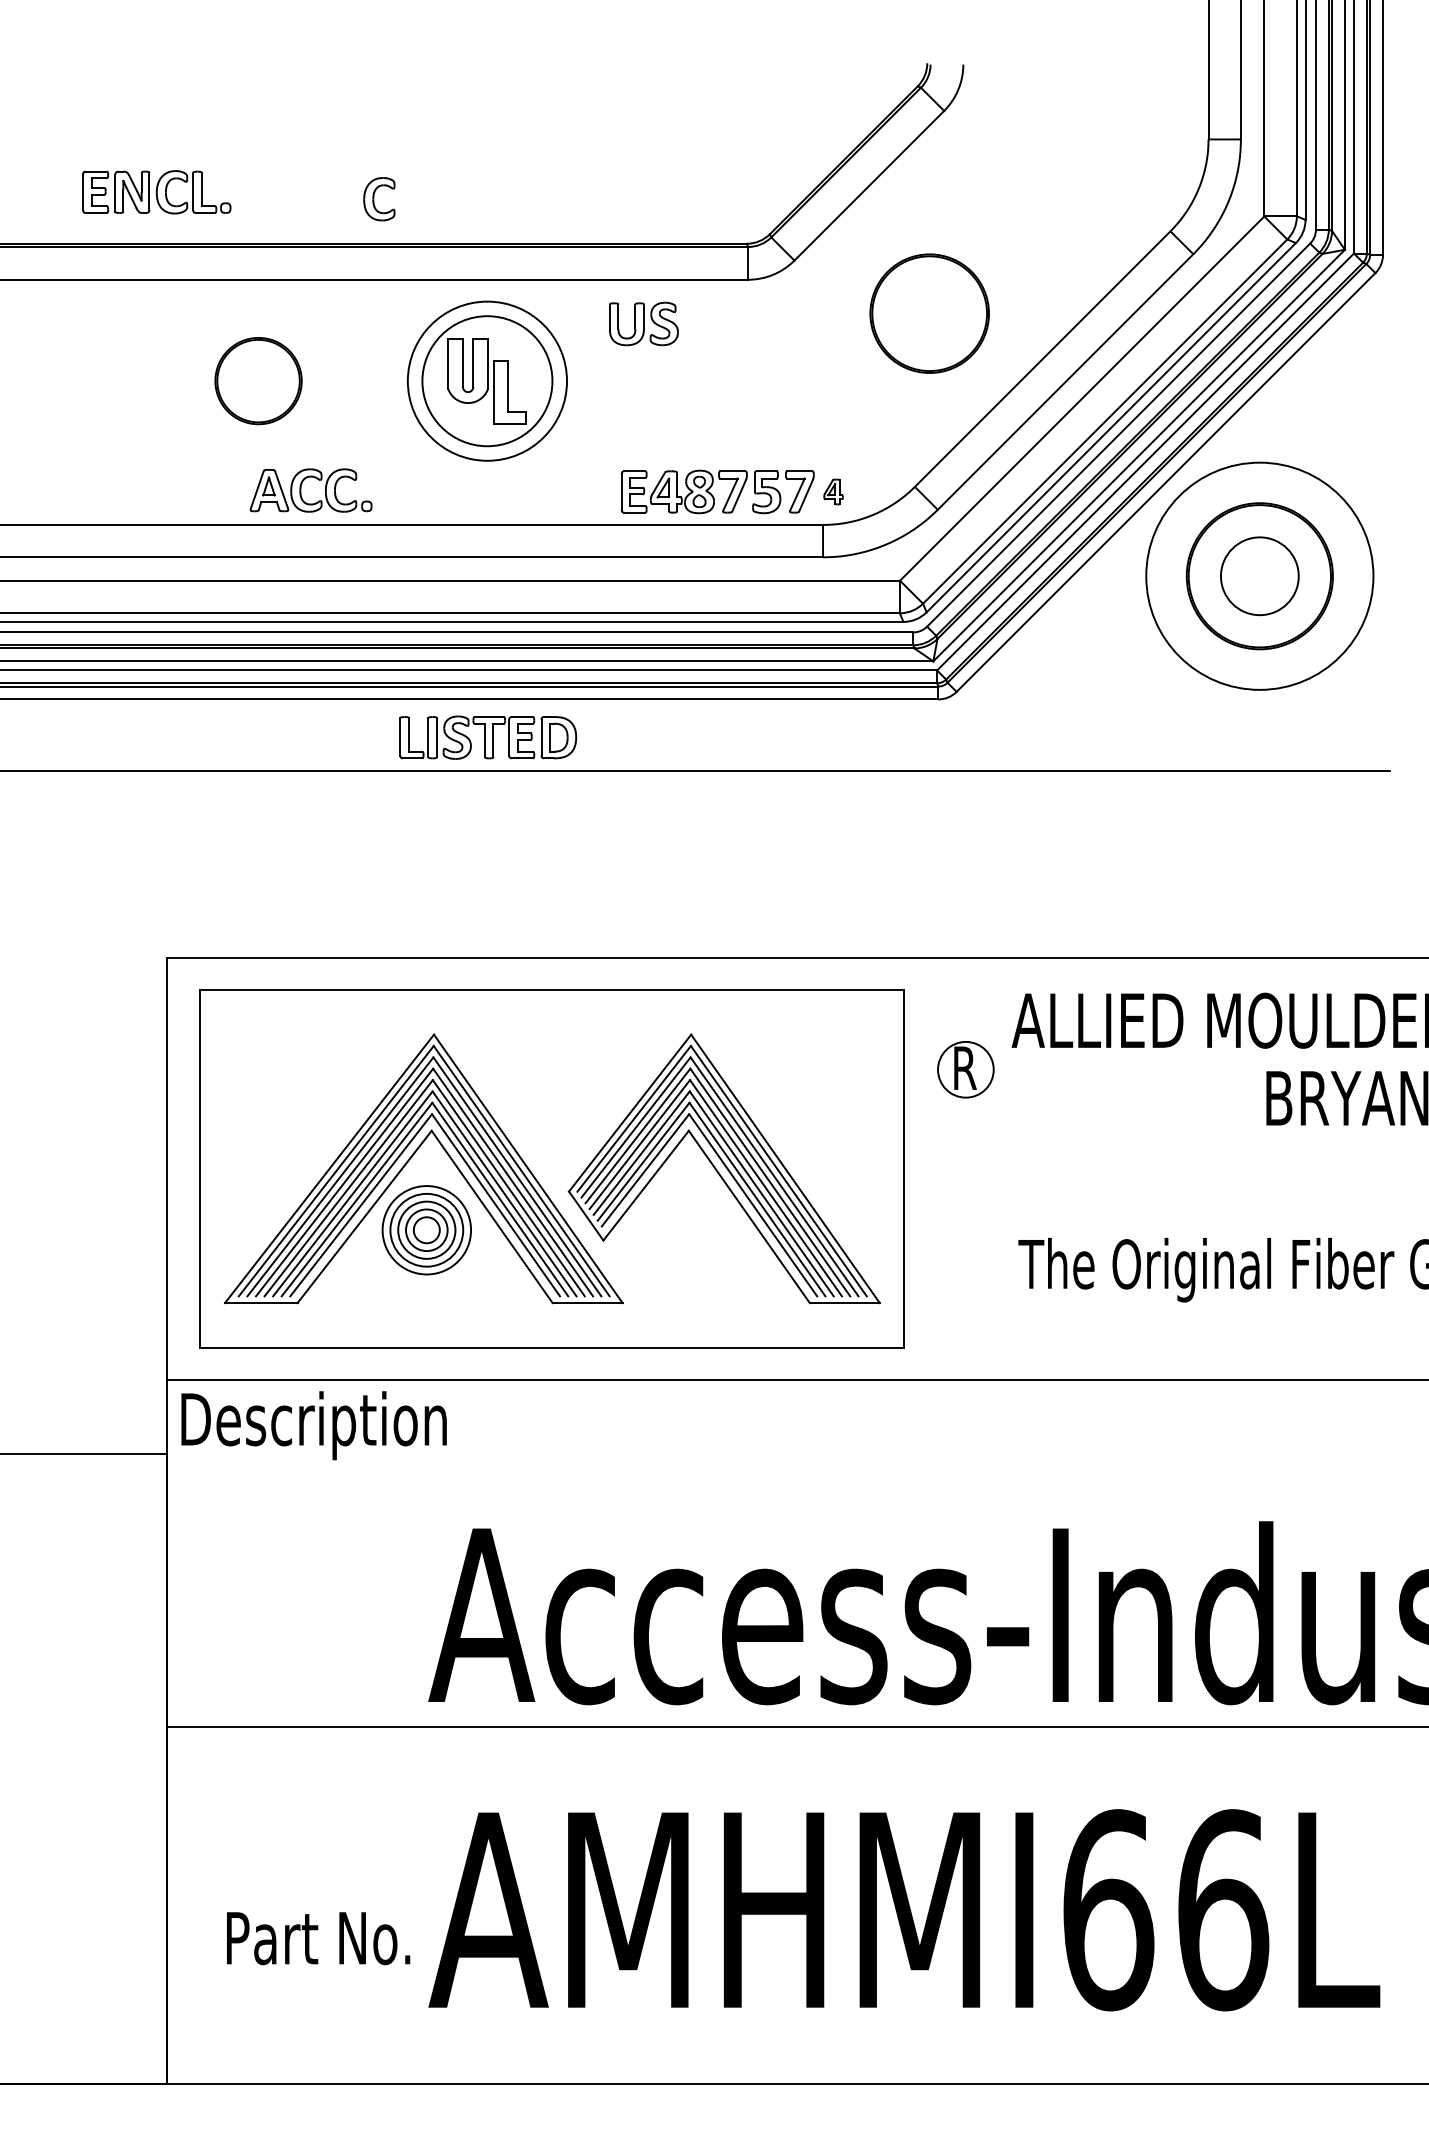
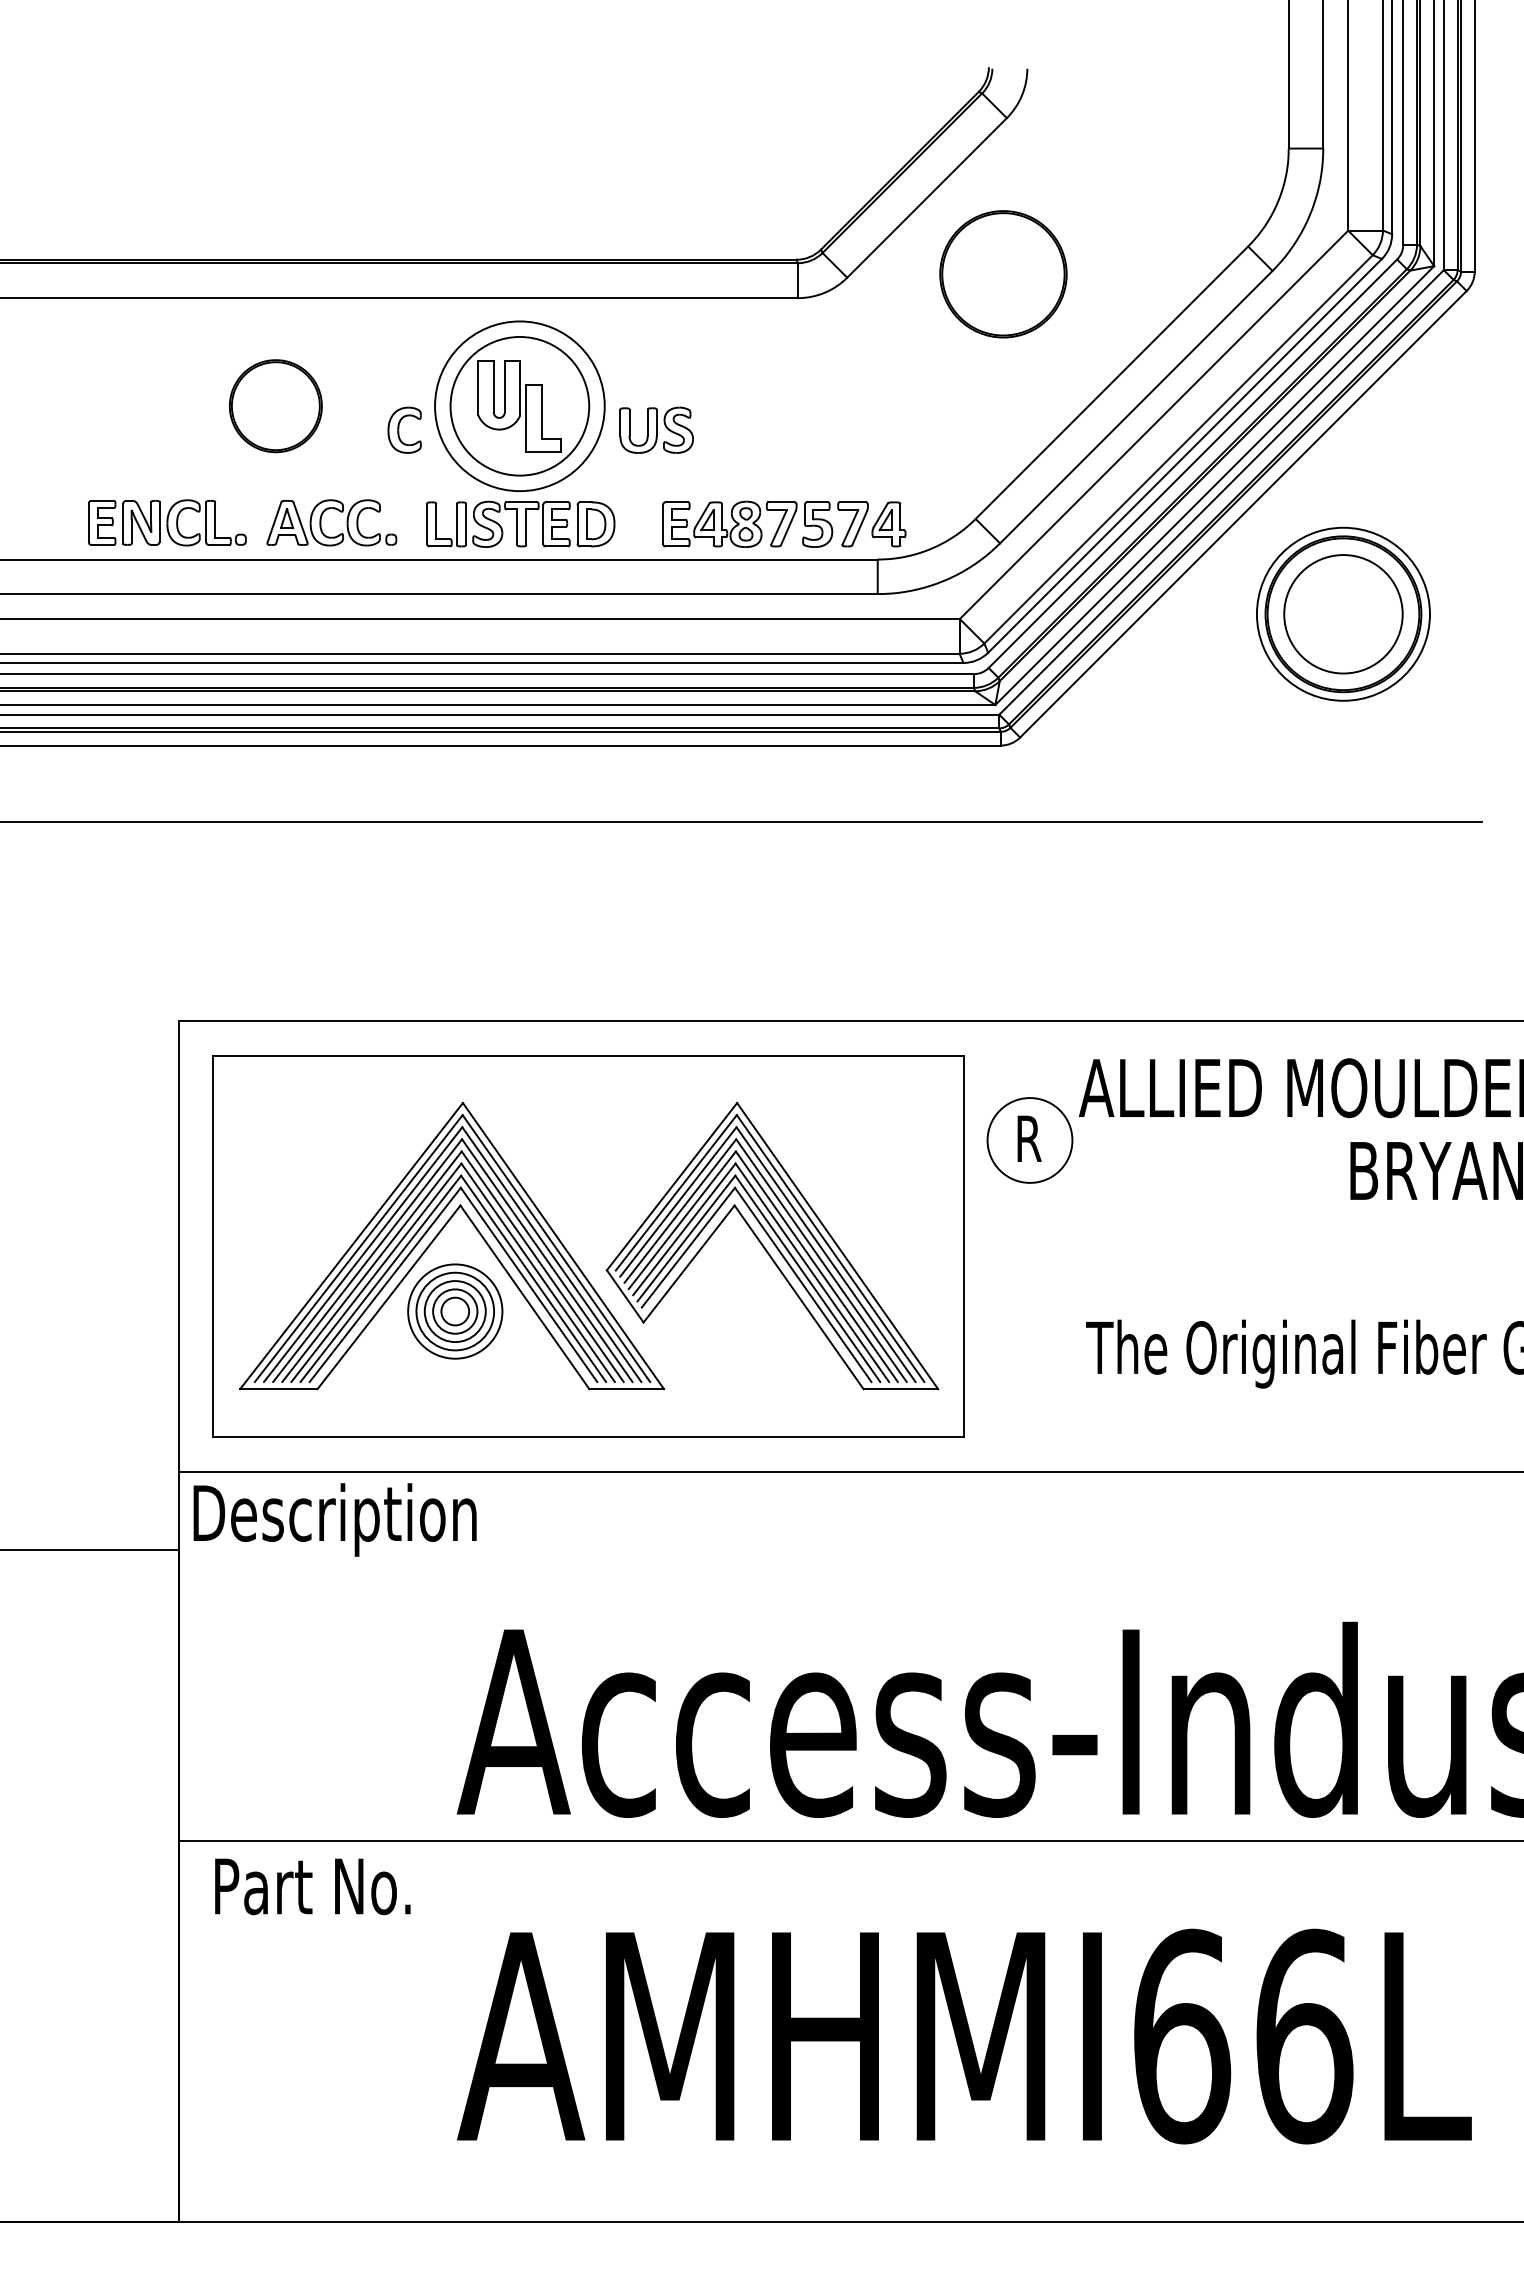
part: (156, 191) -> (167, 522), moved
part: (379, 198) -> (404, 429), moved
part: (929, 313) -> (1003, 274), moved
part: (643, 323) -> (656, 429), moved
part: (833, 492) -> (888, 524), size x1.67
circle: (1258, 575) -> (1342, 613), size x0.71
circle: (1259, 576) -> (1343, 614), size x1.43
part: (487, 736) -> (520, 523), moved
circle: (965, 1069) -> (1029, 1140), size x1.43
text: (318, 1938) -> (312, 1886), moved

